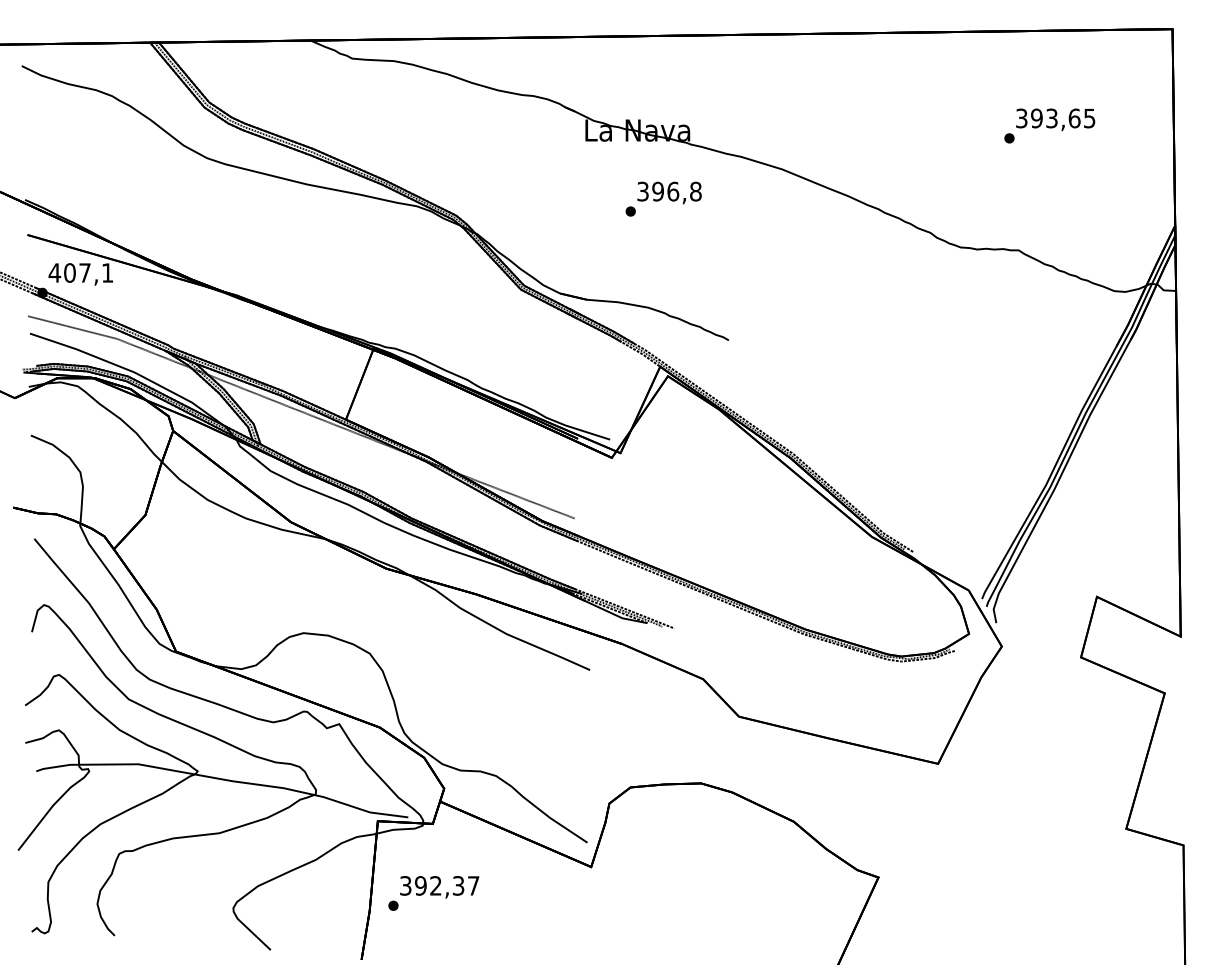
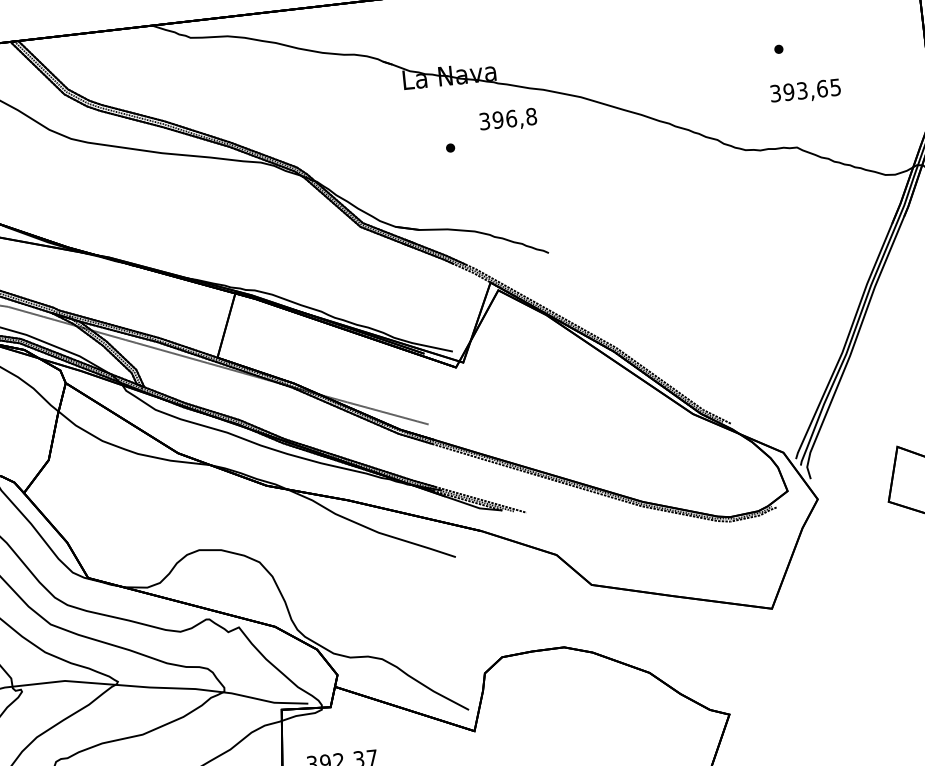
text: (1055, 119) -> (805, 91), moved
text: (669, 192) -> (508, 119), moved

